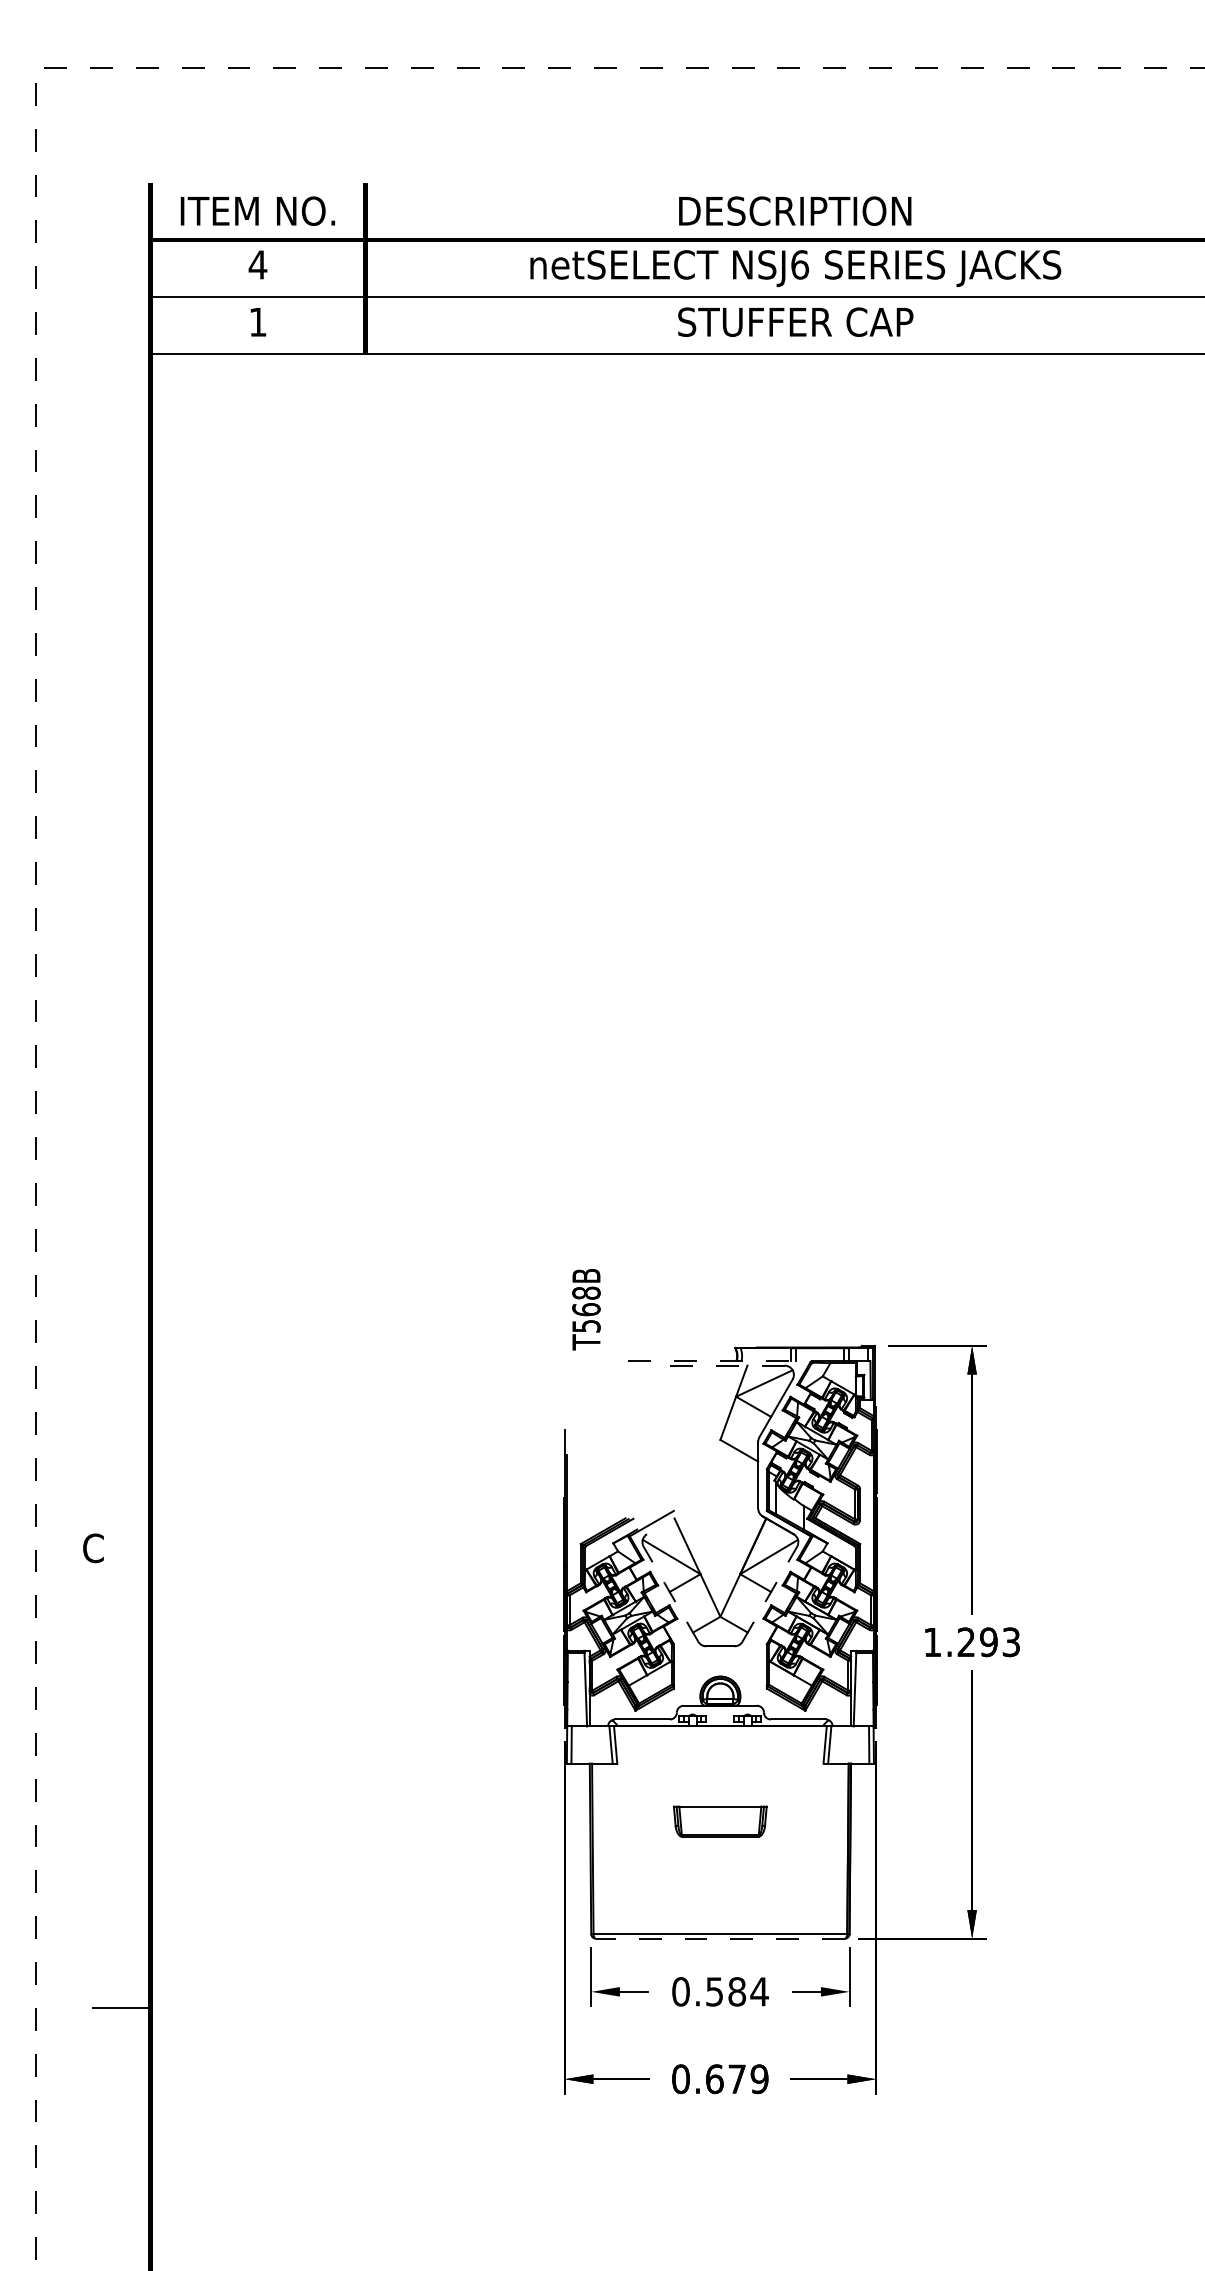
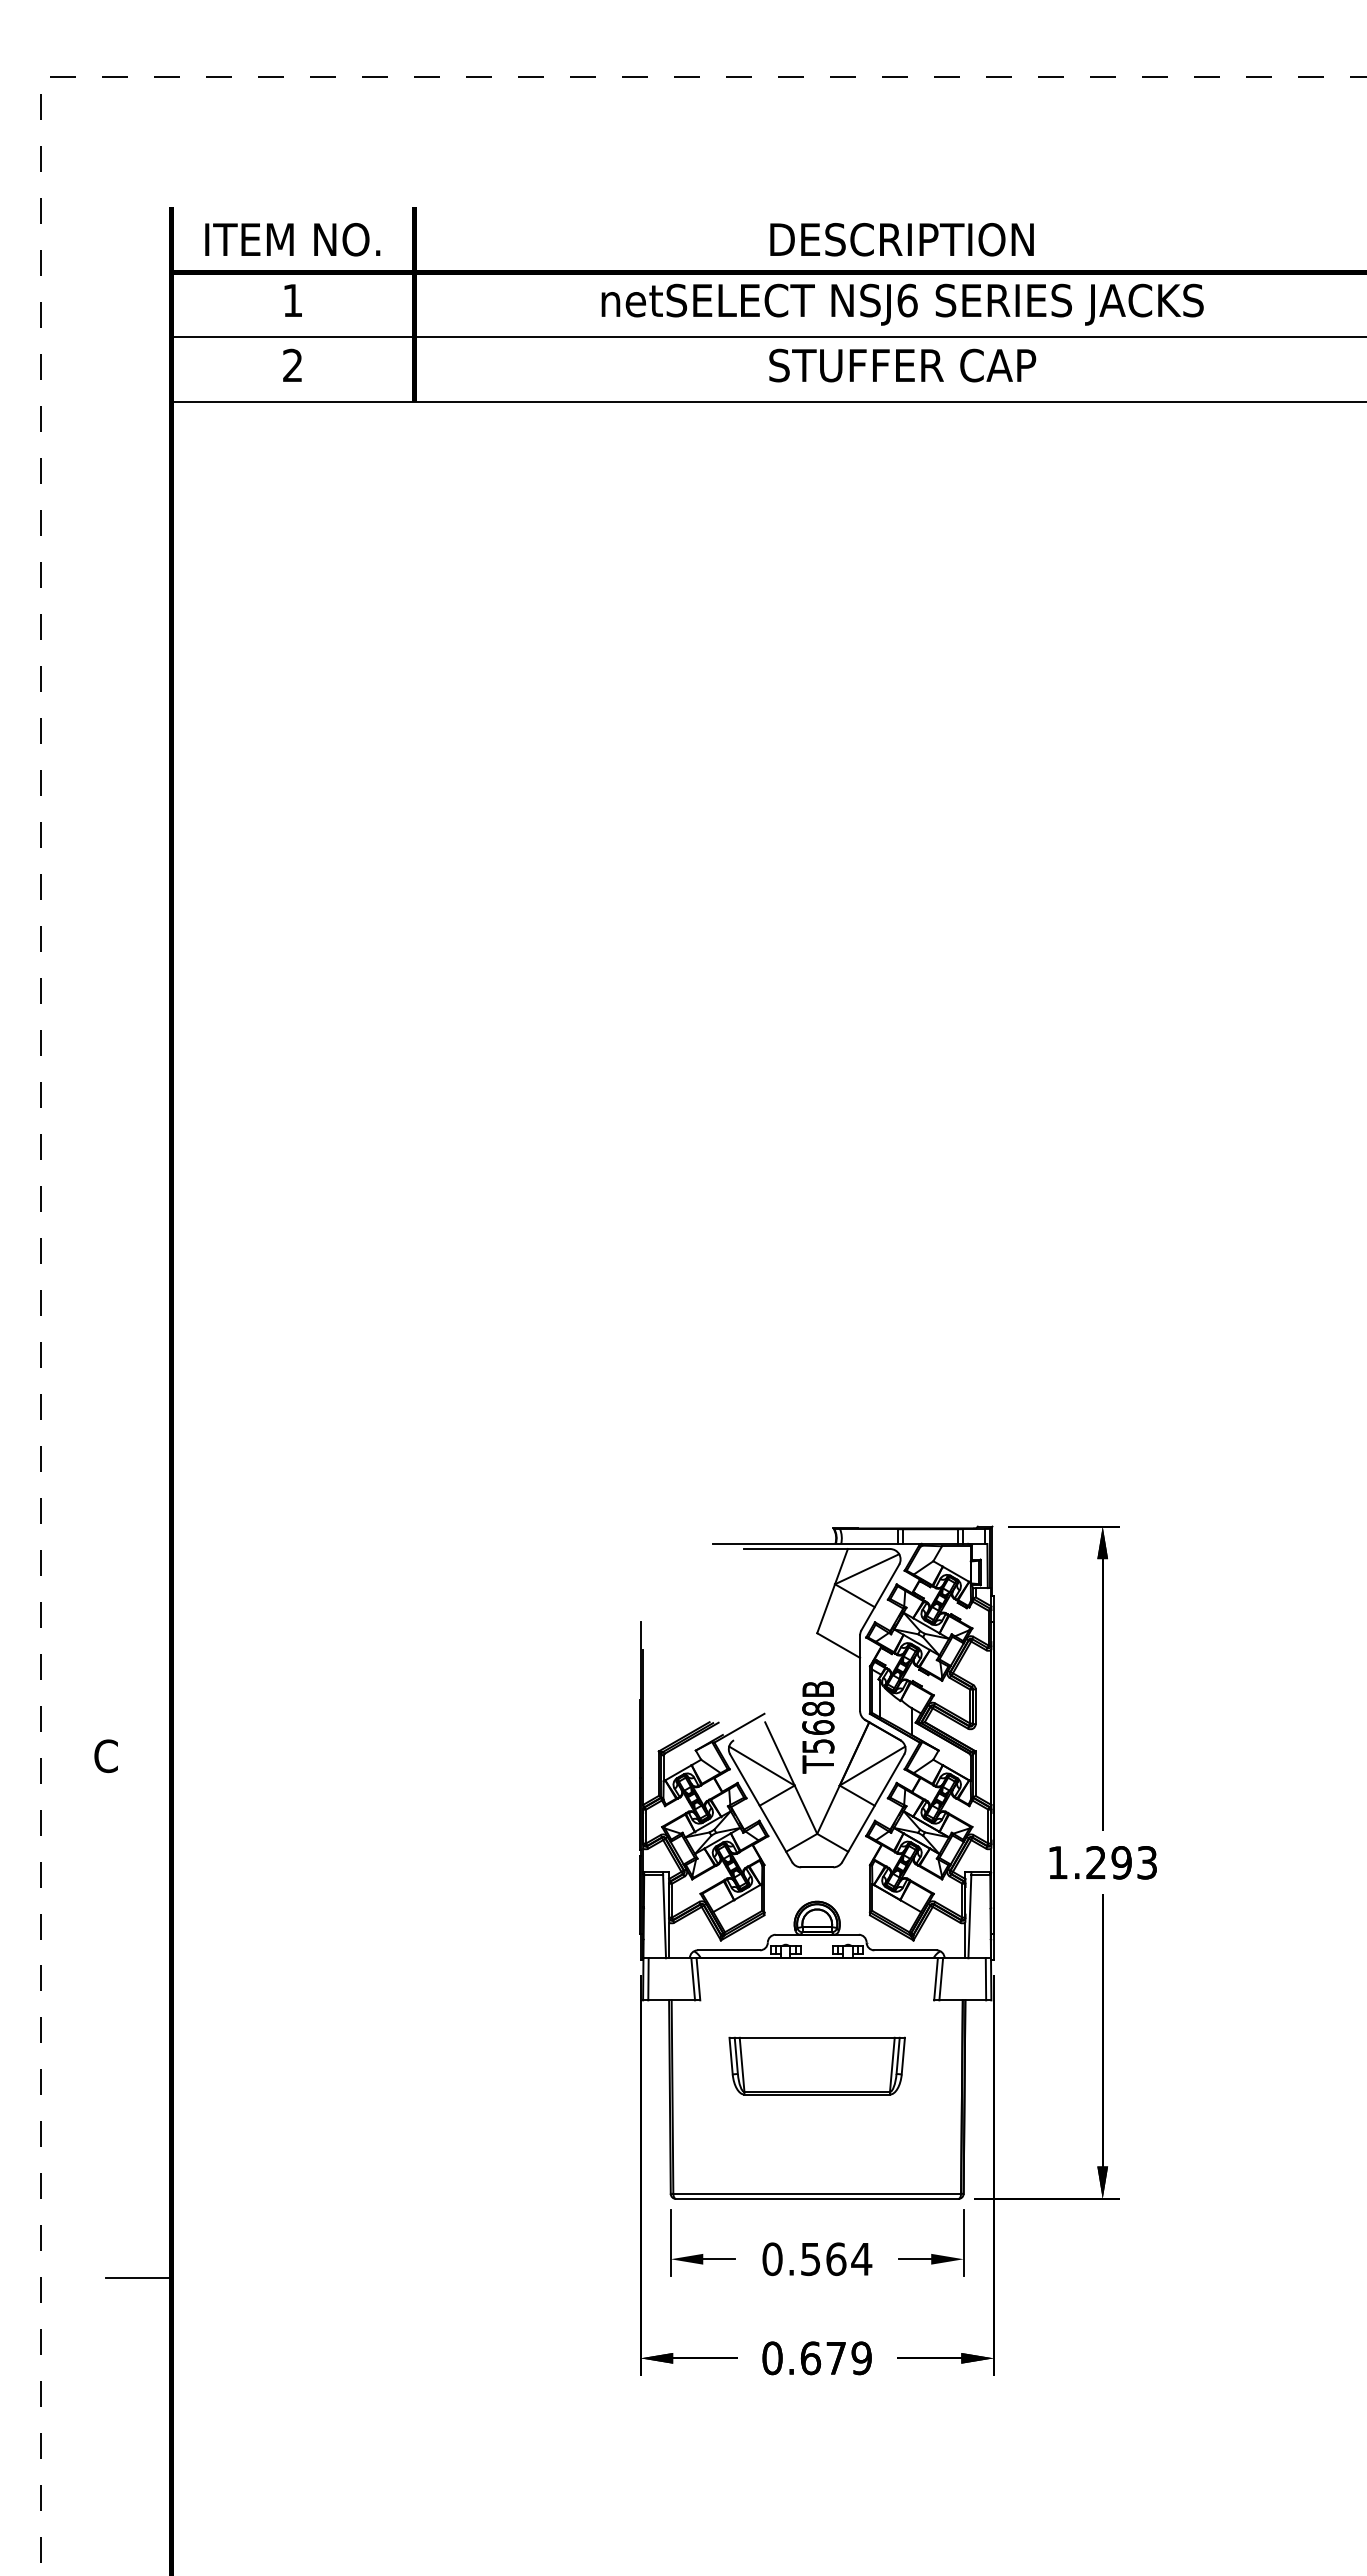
text: (257, 264) -> (292, 300), 4 -> 1
text: (257, 321) -> (292, 364), 1 -> 2
text: (586, 1309) -> (818, 1727), moved
line: (720, 1360) -> (817, 1543), dashed -> solid
line: (720, 1366) -> (817, 1549), dashed -> solid
line: (670, 1593) -> (760, 1807), dashed -> solid
line: (770, 1593) -> (873, 1807), dashed -> solid
part: (719, 1821) -> (816, 2065), size x1.67
line: (719, 1938) -> (816, 2198), dashed -> solid
text: (737, 1991) -> (836, 2258), 0.584 -> 0.564

